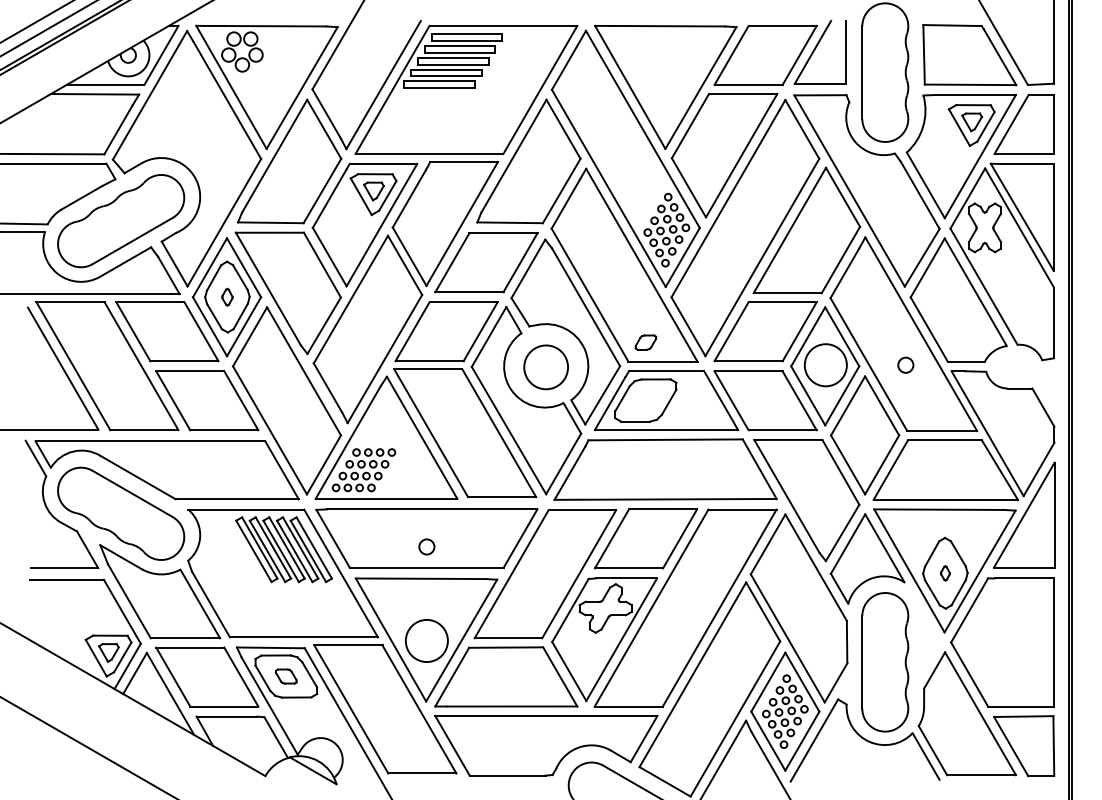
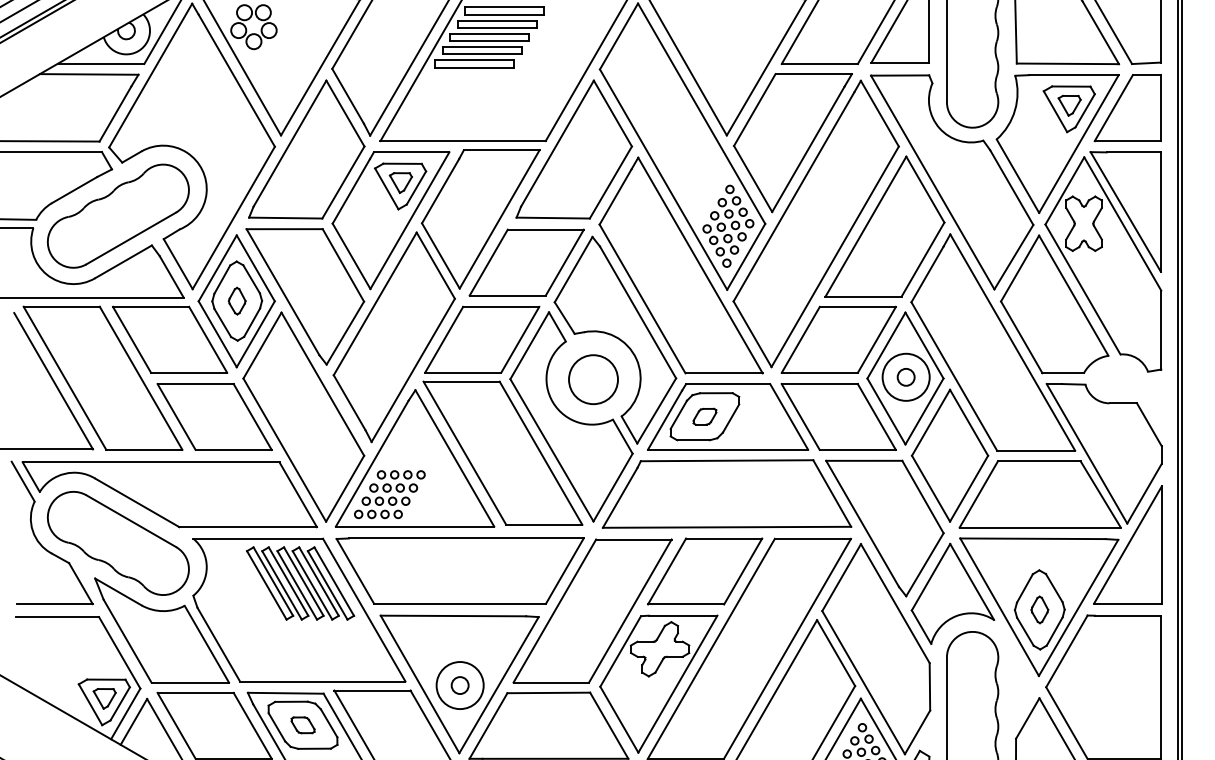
part: (227, 297) -> (237, 301), size x1.43
part: (645, 342) -> (704, 416), moved
circle: (905, 364) -> (905, 376), moved
circle: (426, 546) -> (459, 685), moved
part: (945, 573) -> (1039, 610), size x1.67

